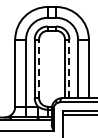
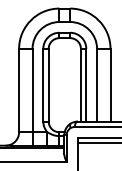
line: (39, 68) -> (49, 84), dashed -> solid
line: (69, 68) -> (86, 84), dashed -> solid

